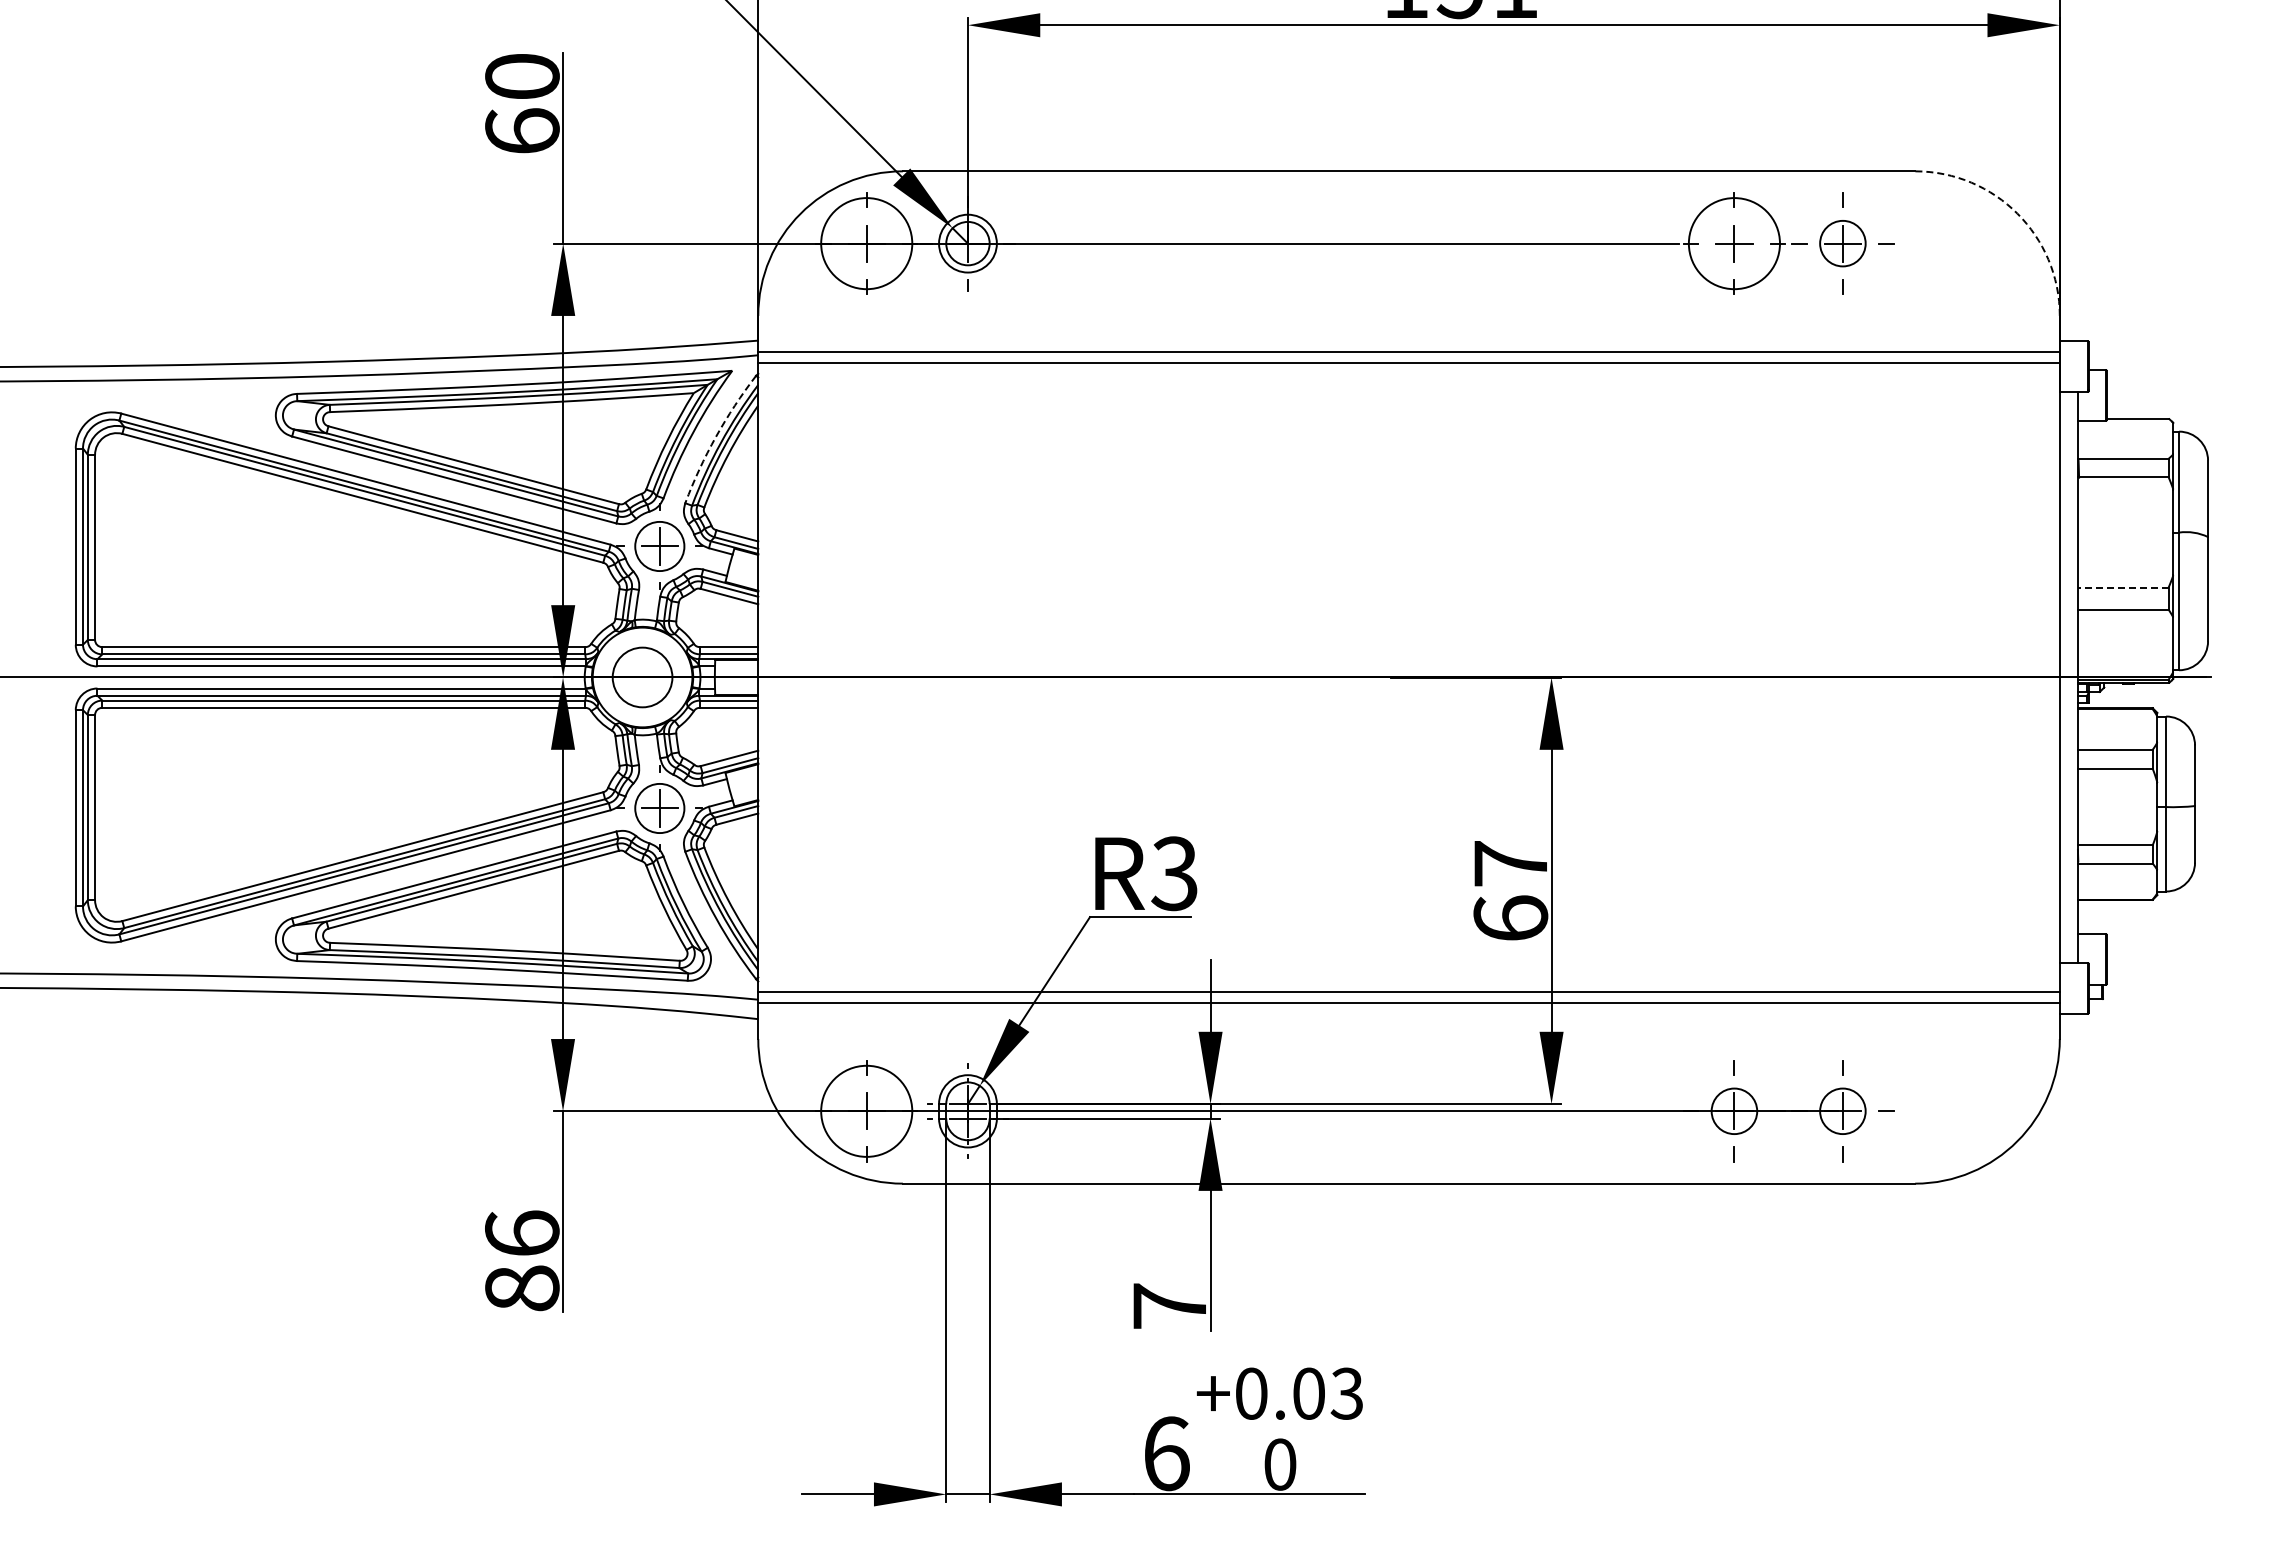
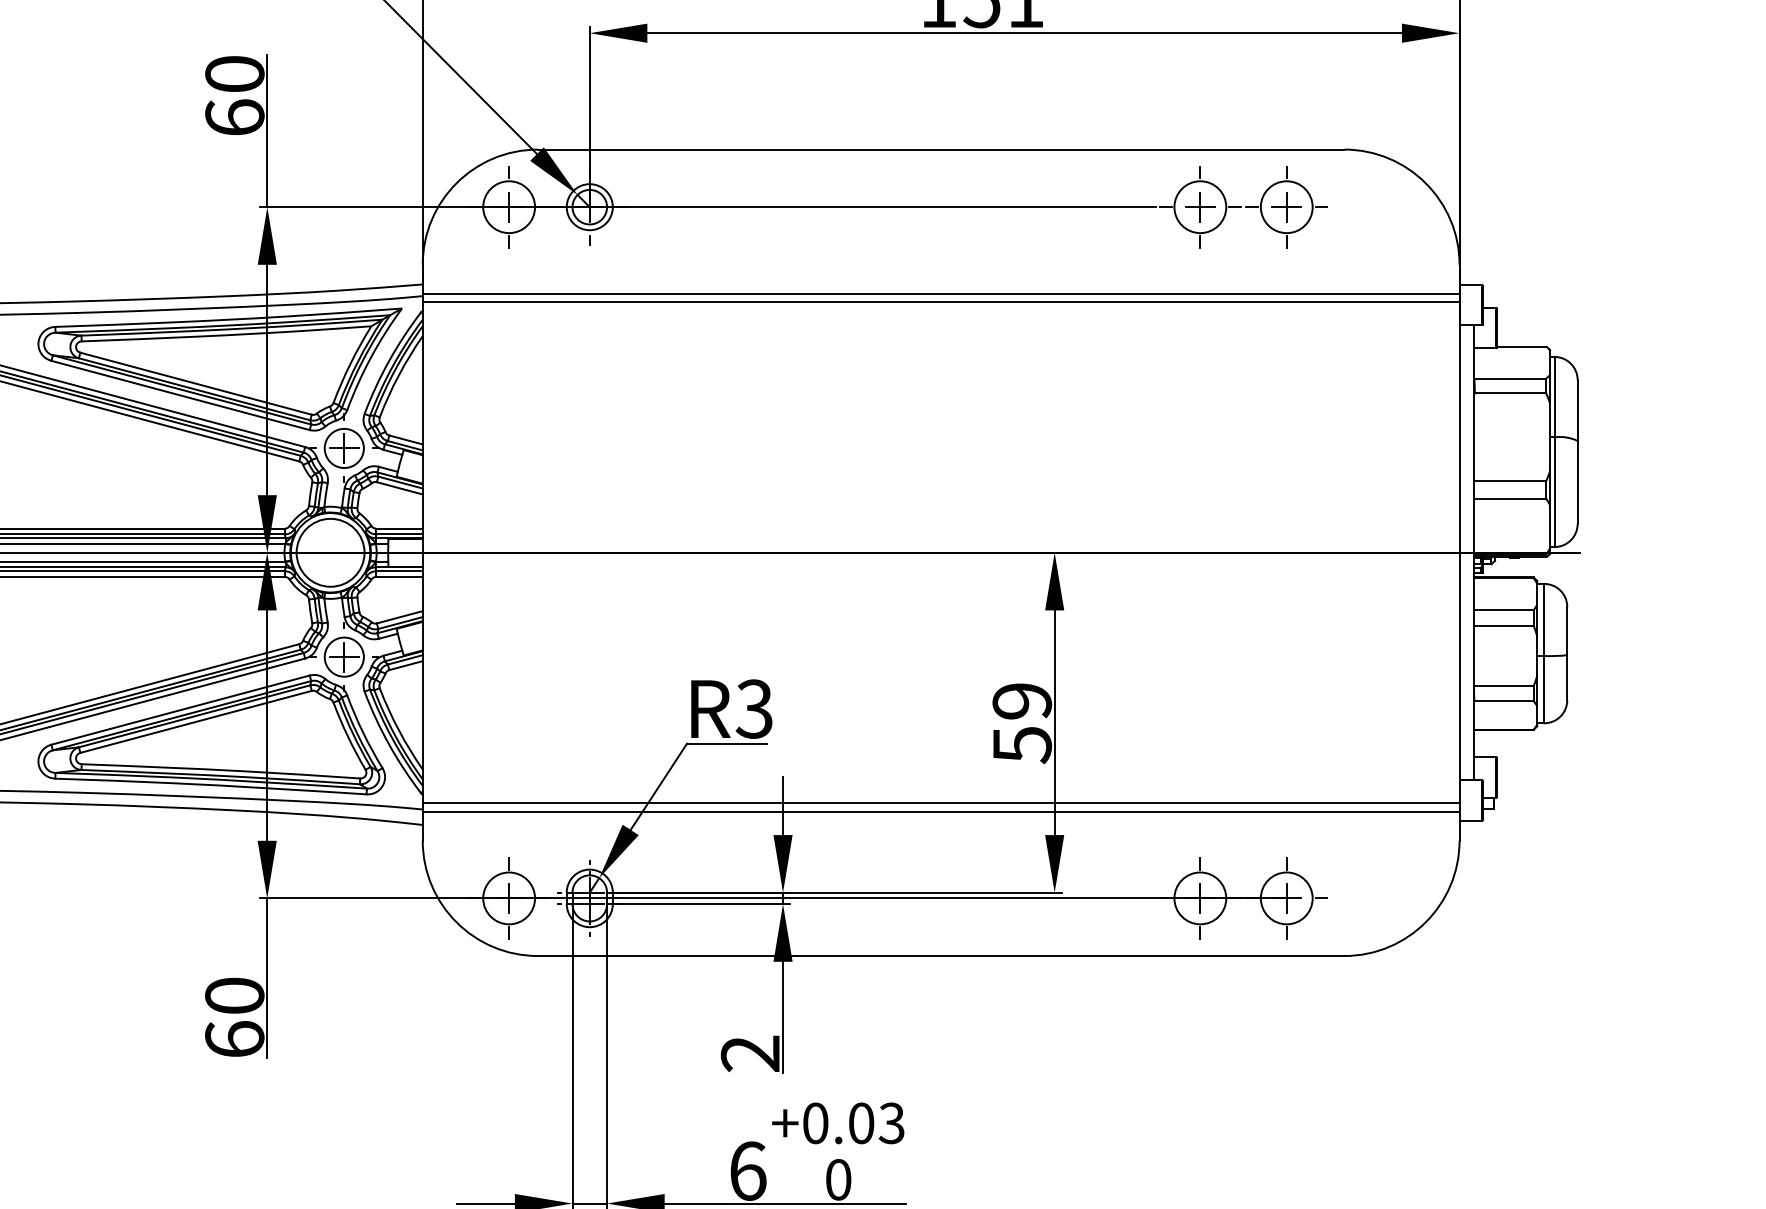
arc: (2017, 213) -> (1425, 183), dashed -> solid
circle: (866, 243) -> (508, 207), size x0.71
circle: (1733, 243) -> (1199, 207), size x0.71
circle: (1842, 243) -> (1286, 207), size x1.43
arc: (716, 436) -> (389, 360), dashed -> solid
line: (2122, 587) -> (1509, 481), dashed -> solid
circle: (642, 677) -> (330, 552), size x1.43
text: (1510, 891) -> (1021, 723), 67 -> 59
circle: (866, 1110) -> (508, 897), size x0.71
circle: (1733, 1110) -> (1199, 897), size x1.43
circle: (1842, 1110) -> (1286, 897), size x1.43
text: (522, 1260) -> (234, 1017), 86 -> 60
text: (1168, 1306) -> (749, 1053), 7 -> 2

